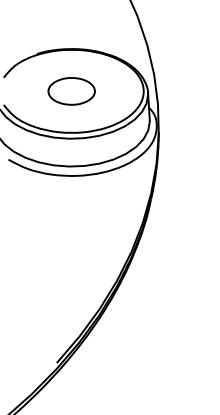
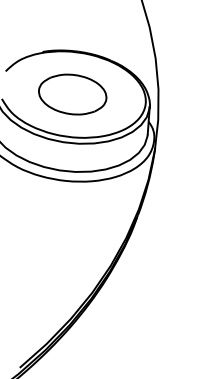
part: (71, 91) -> (72, 94), size x1.43

